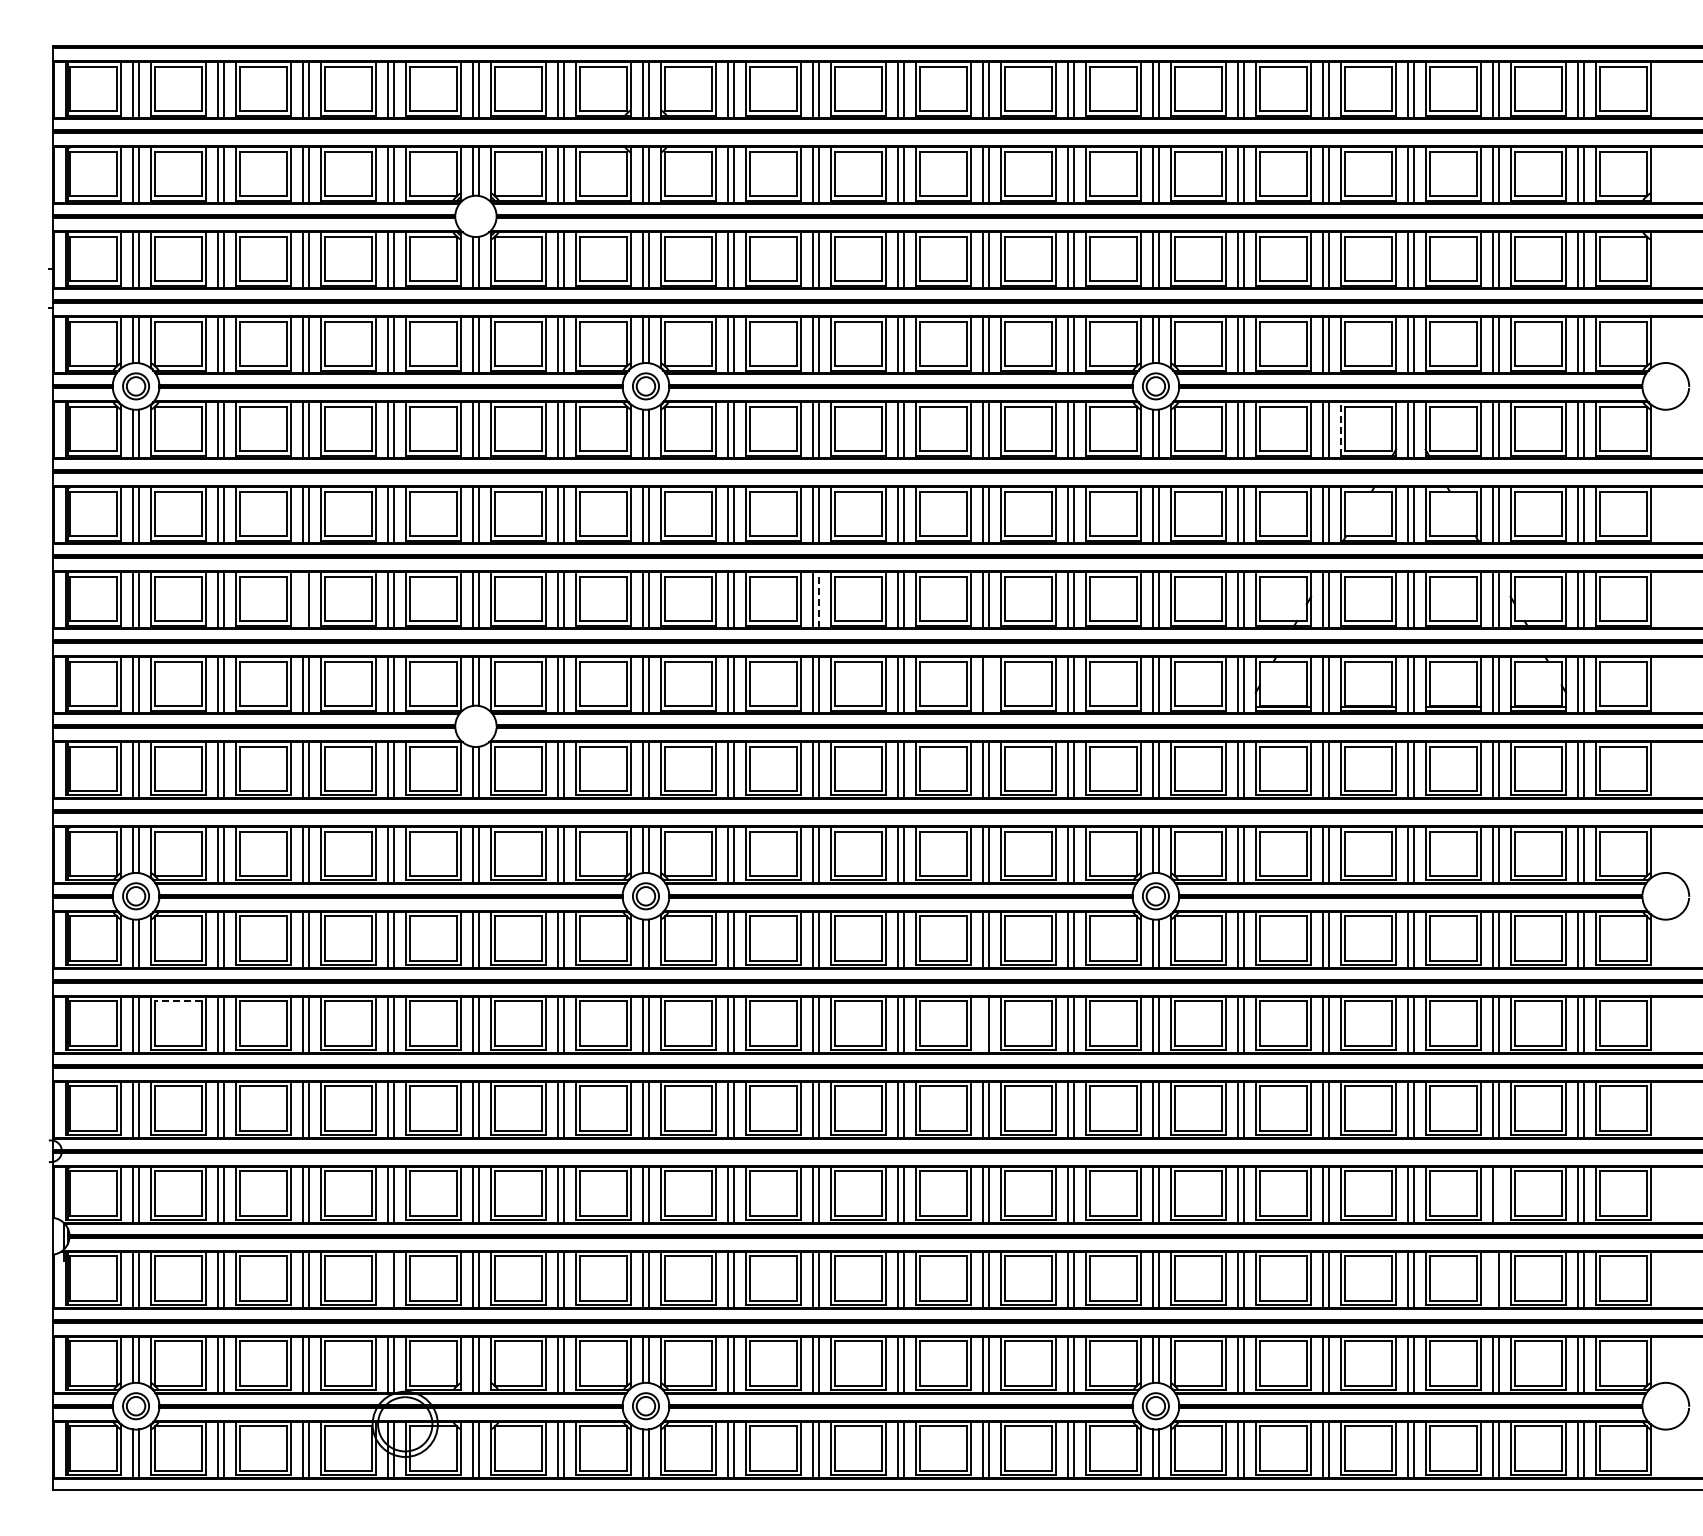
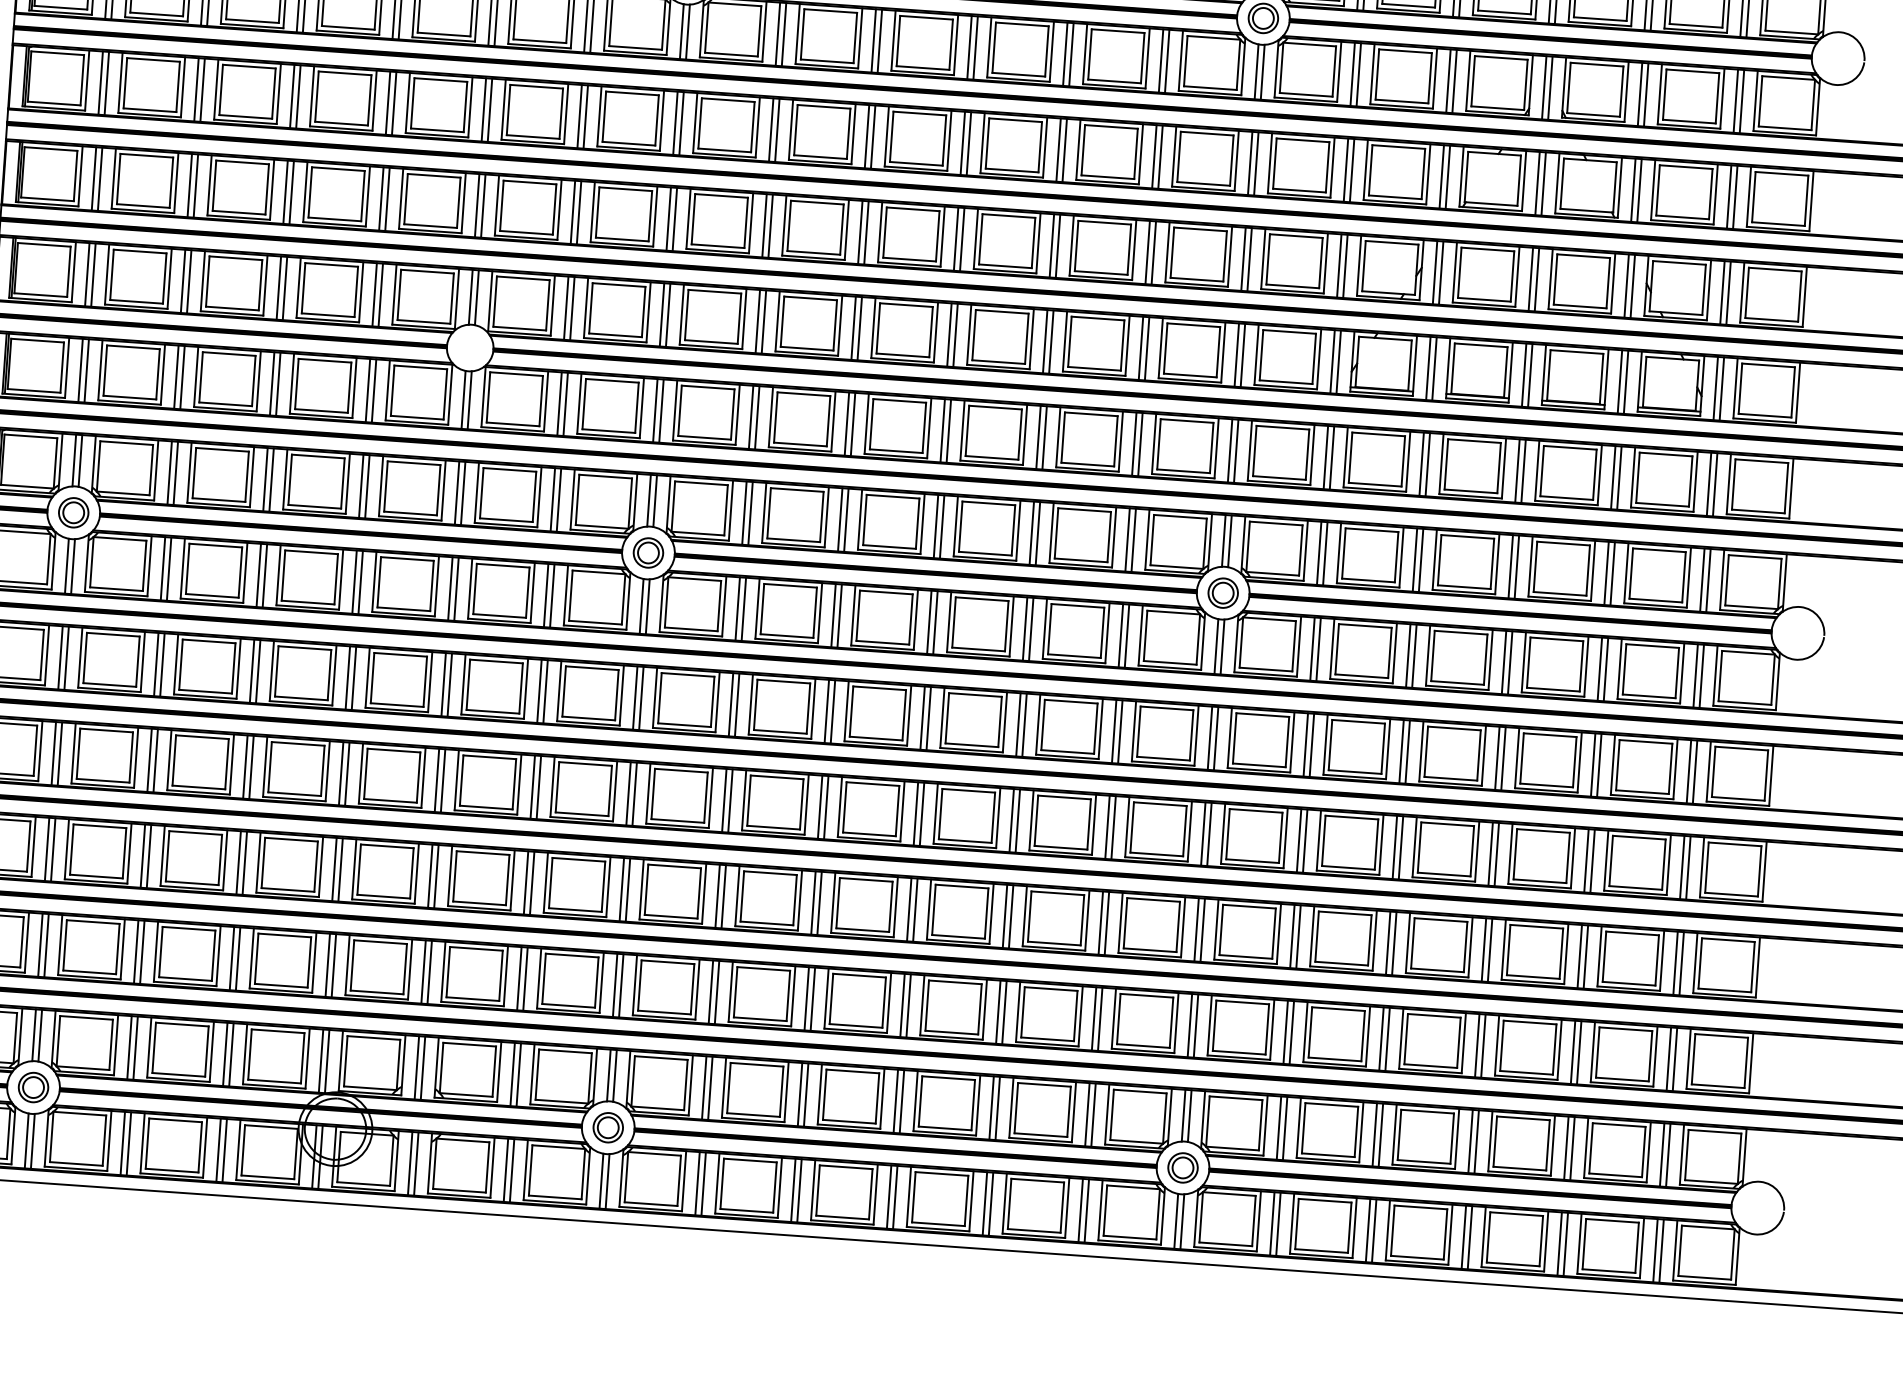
line: (1340, 428) -> (1468, 80), dashed -> solid
line: (818, 599) -> (866, 232), dashed -> solid
line: (303, 600) -> (285, 192), added
line: (988, 685) -> (1051, 342), added
line: (178, 1001) -> (113, 634), dashed -> solid
line: (983, 1025) -> (1018, 725), added
line: (1498, 1195) -> (1585, 957), added
line: (388, 1280) -> (327, 965), added
line: (1493, 1280) -> (1573, 1052), added

